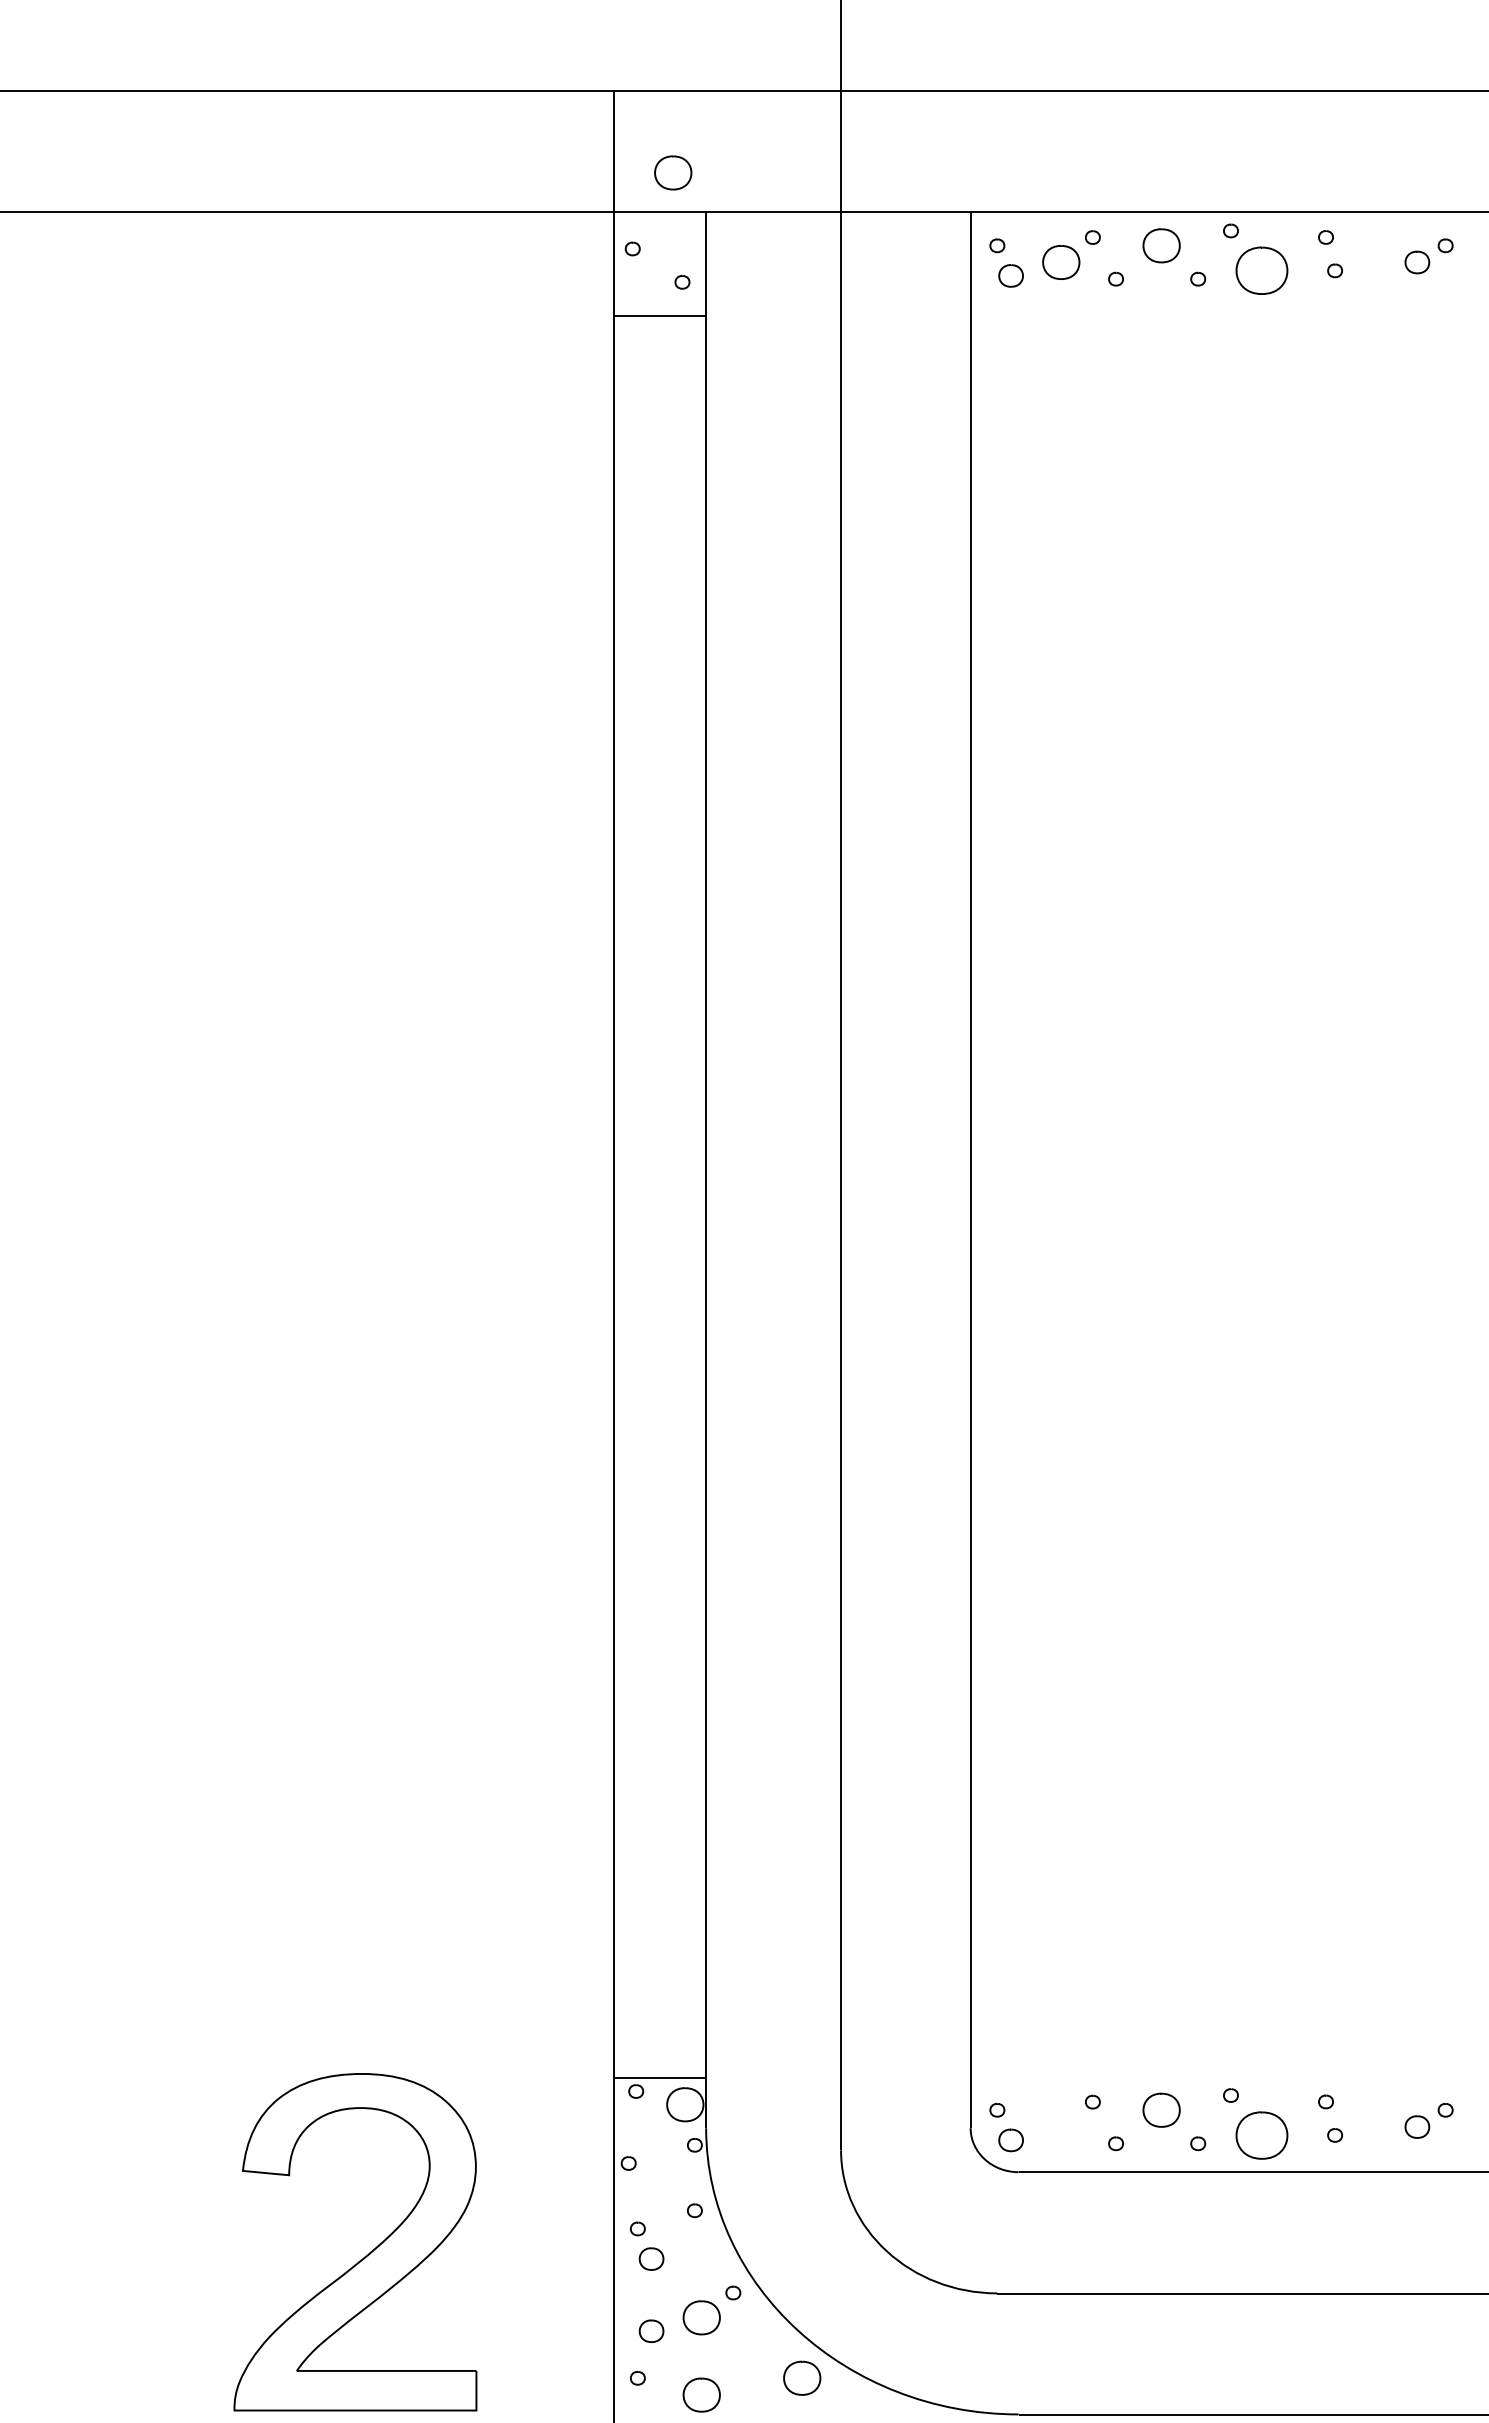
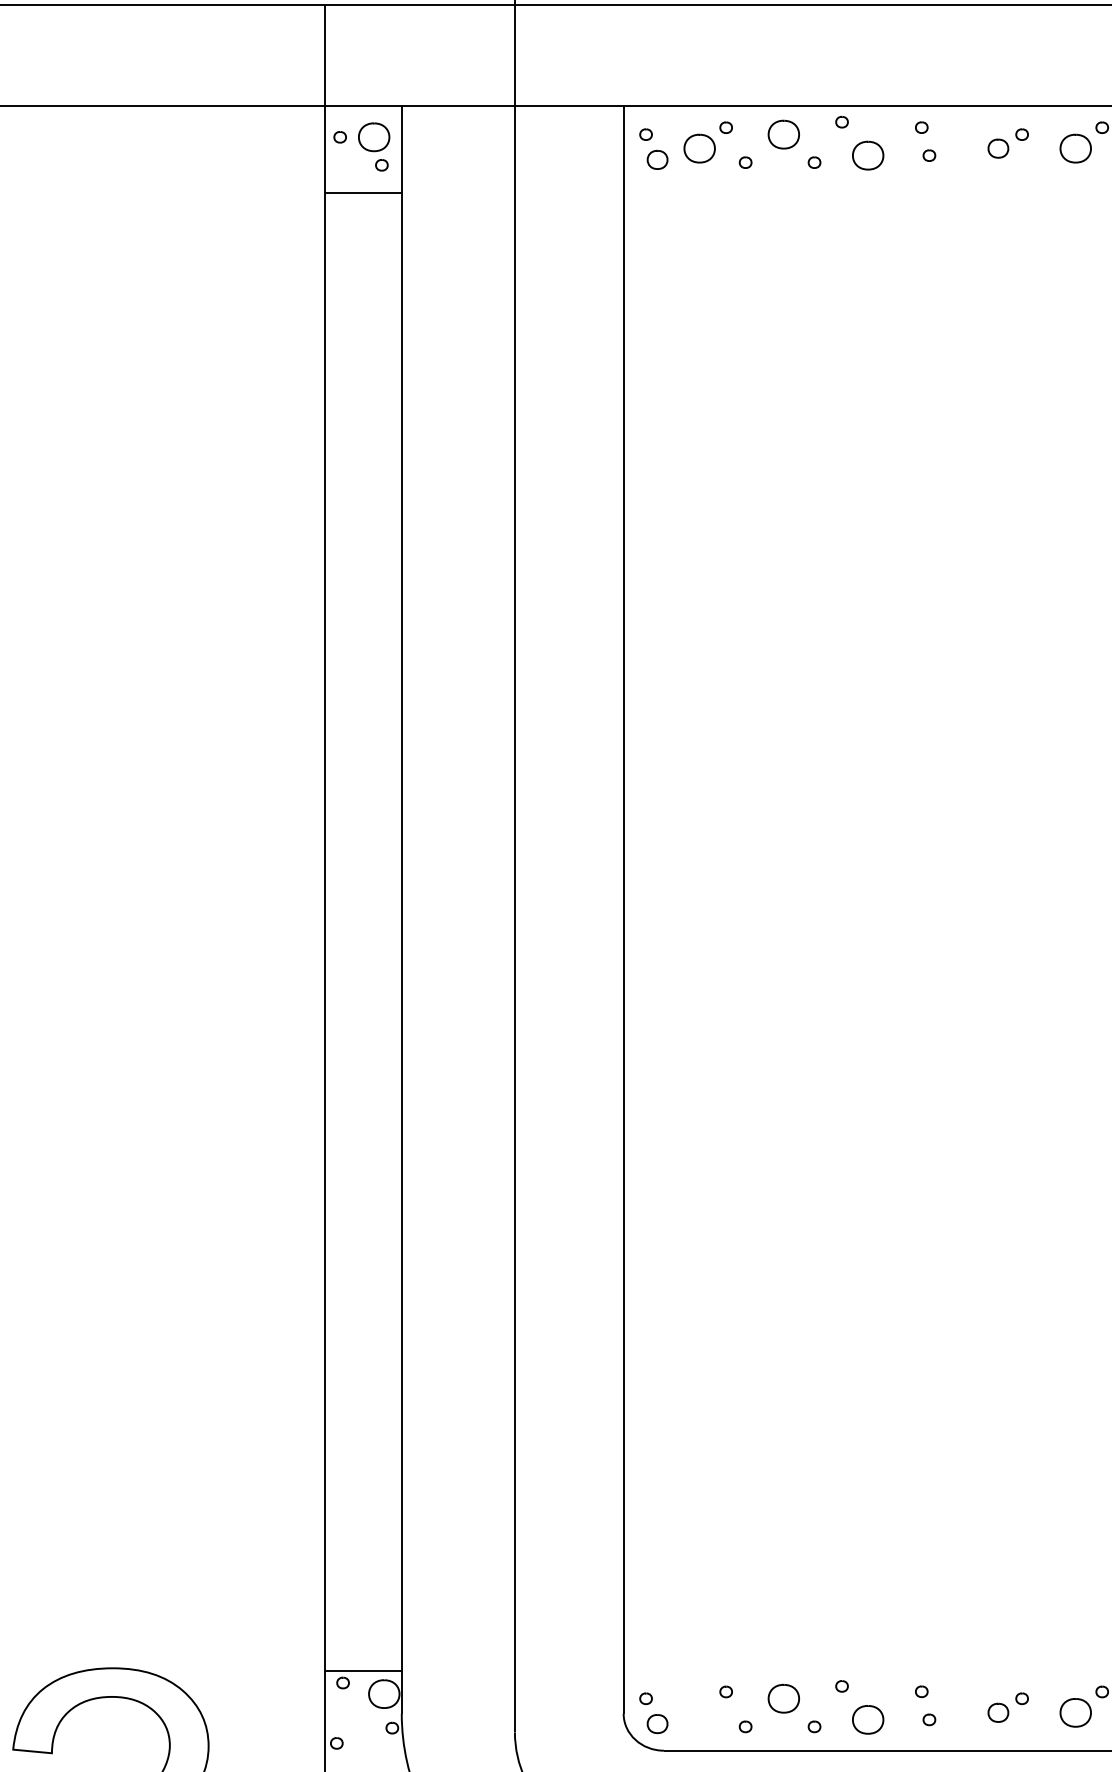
part: (673, 172) -> (374, 136), moved
part: (1262, 270) -> (868, 155), size x0.71
part: (1262, 2134) -> (868, 1719), size x0.71

